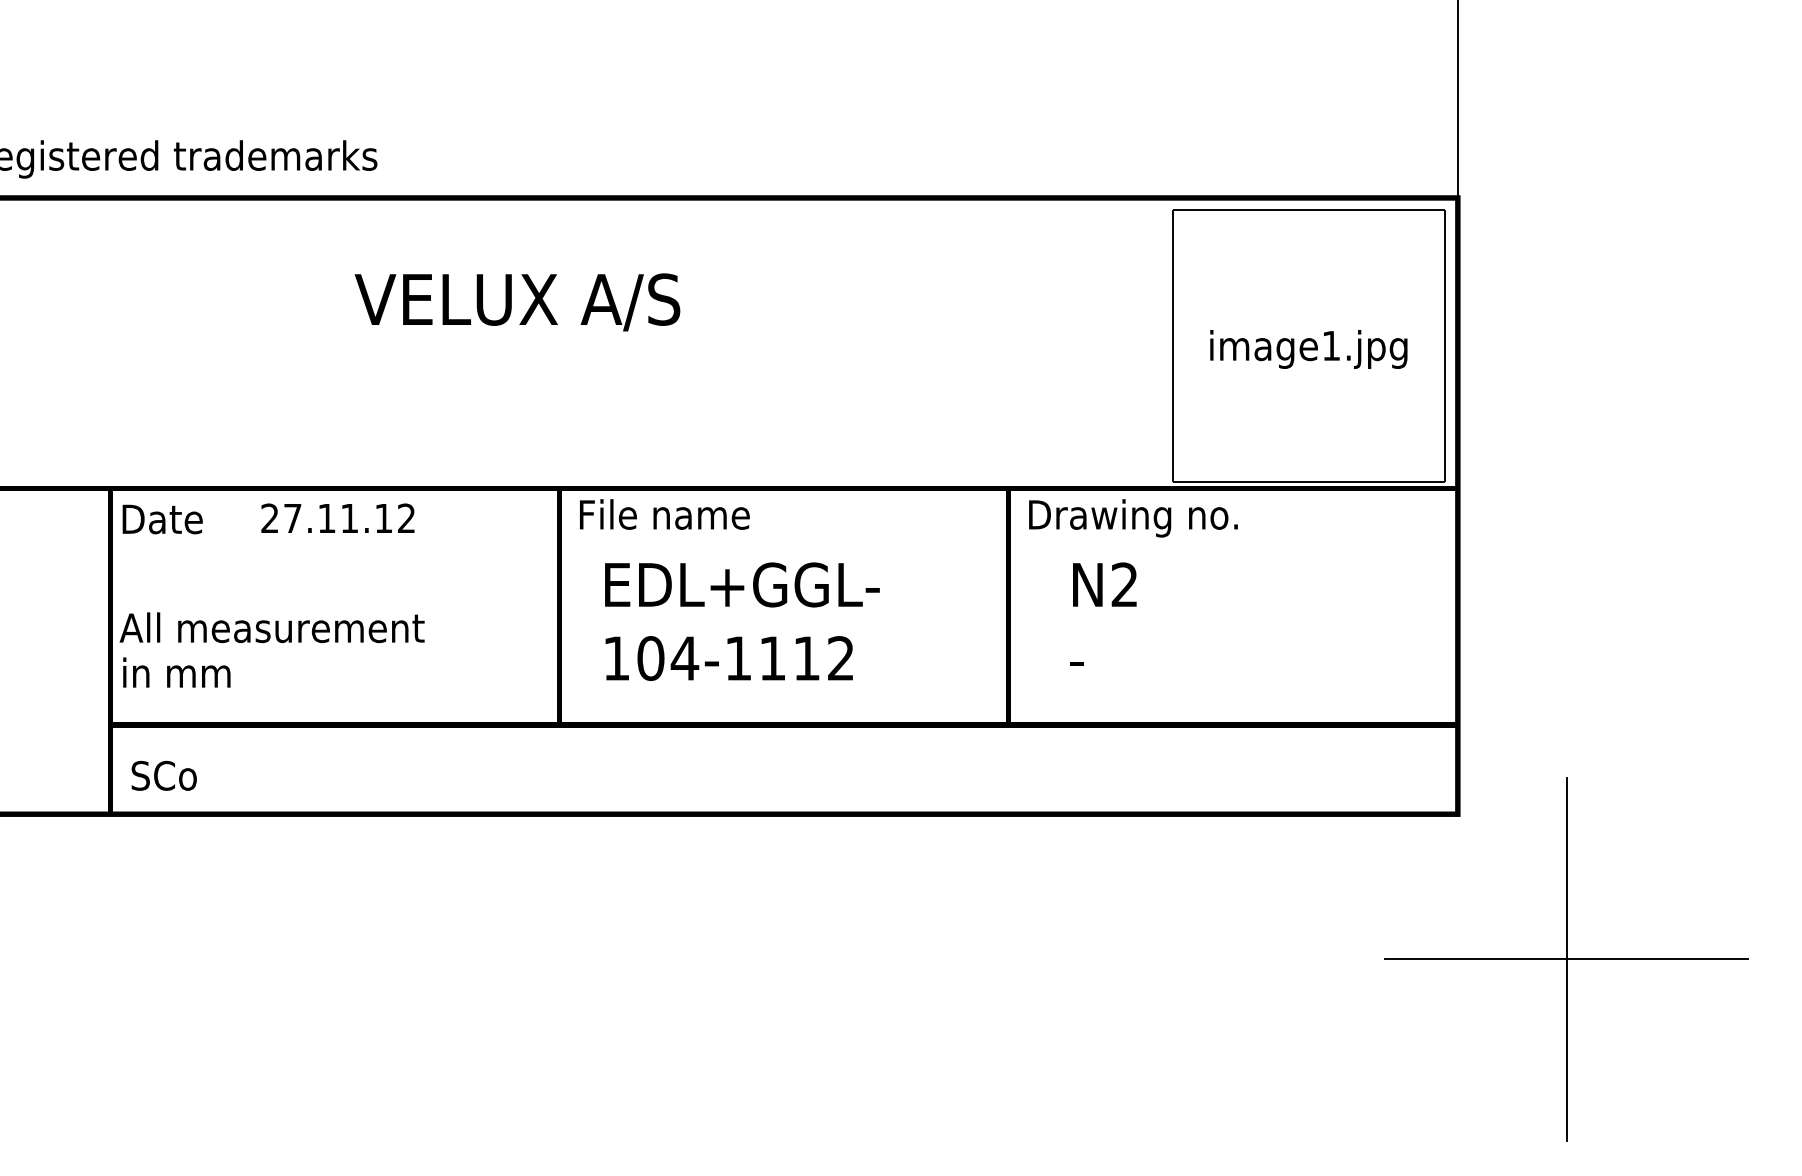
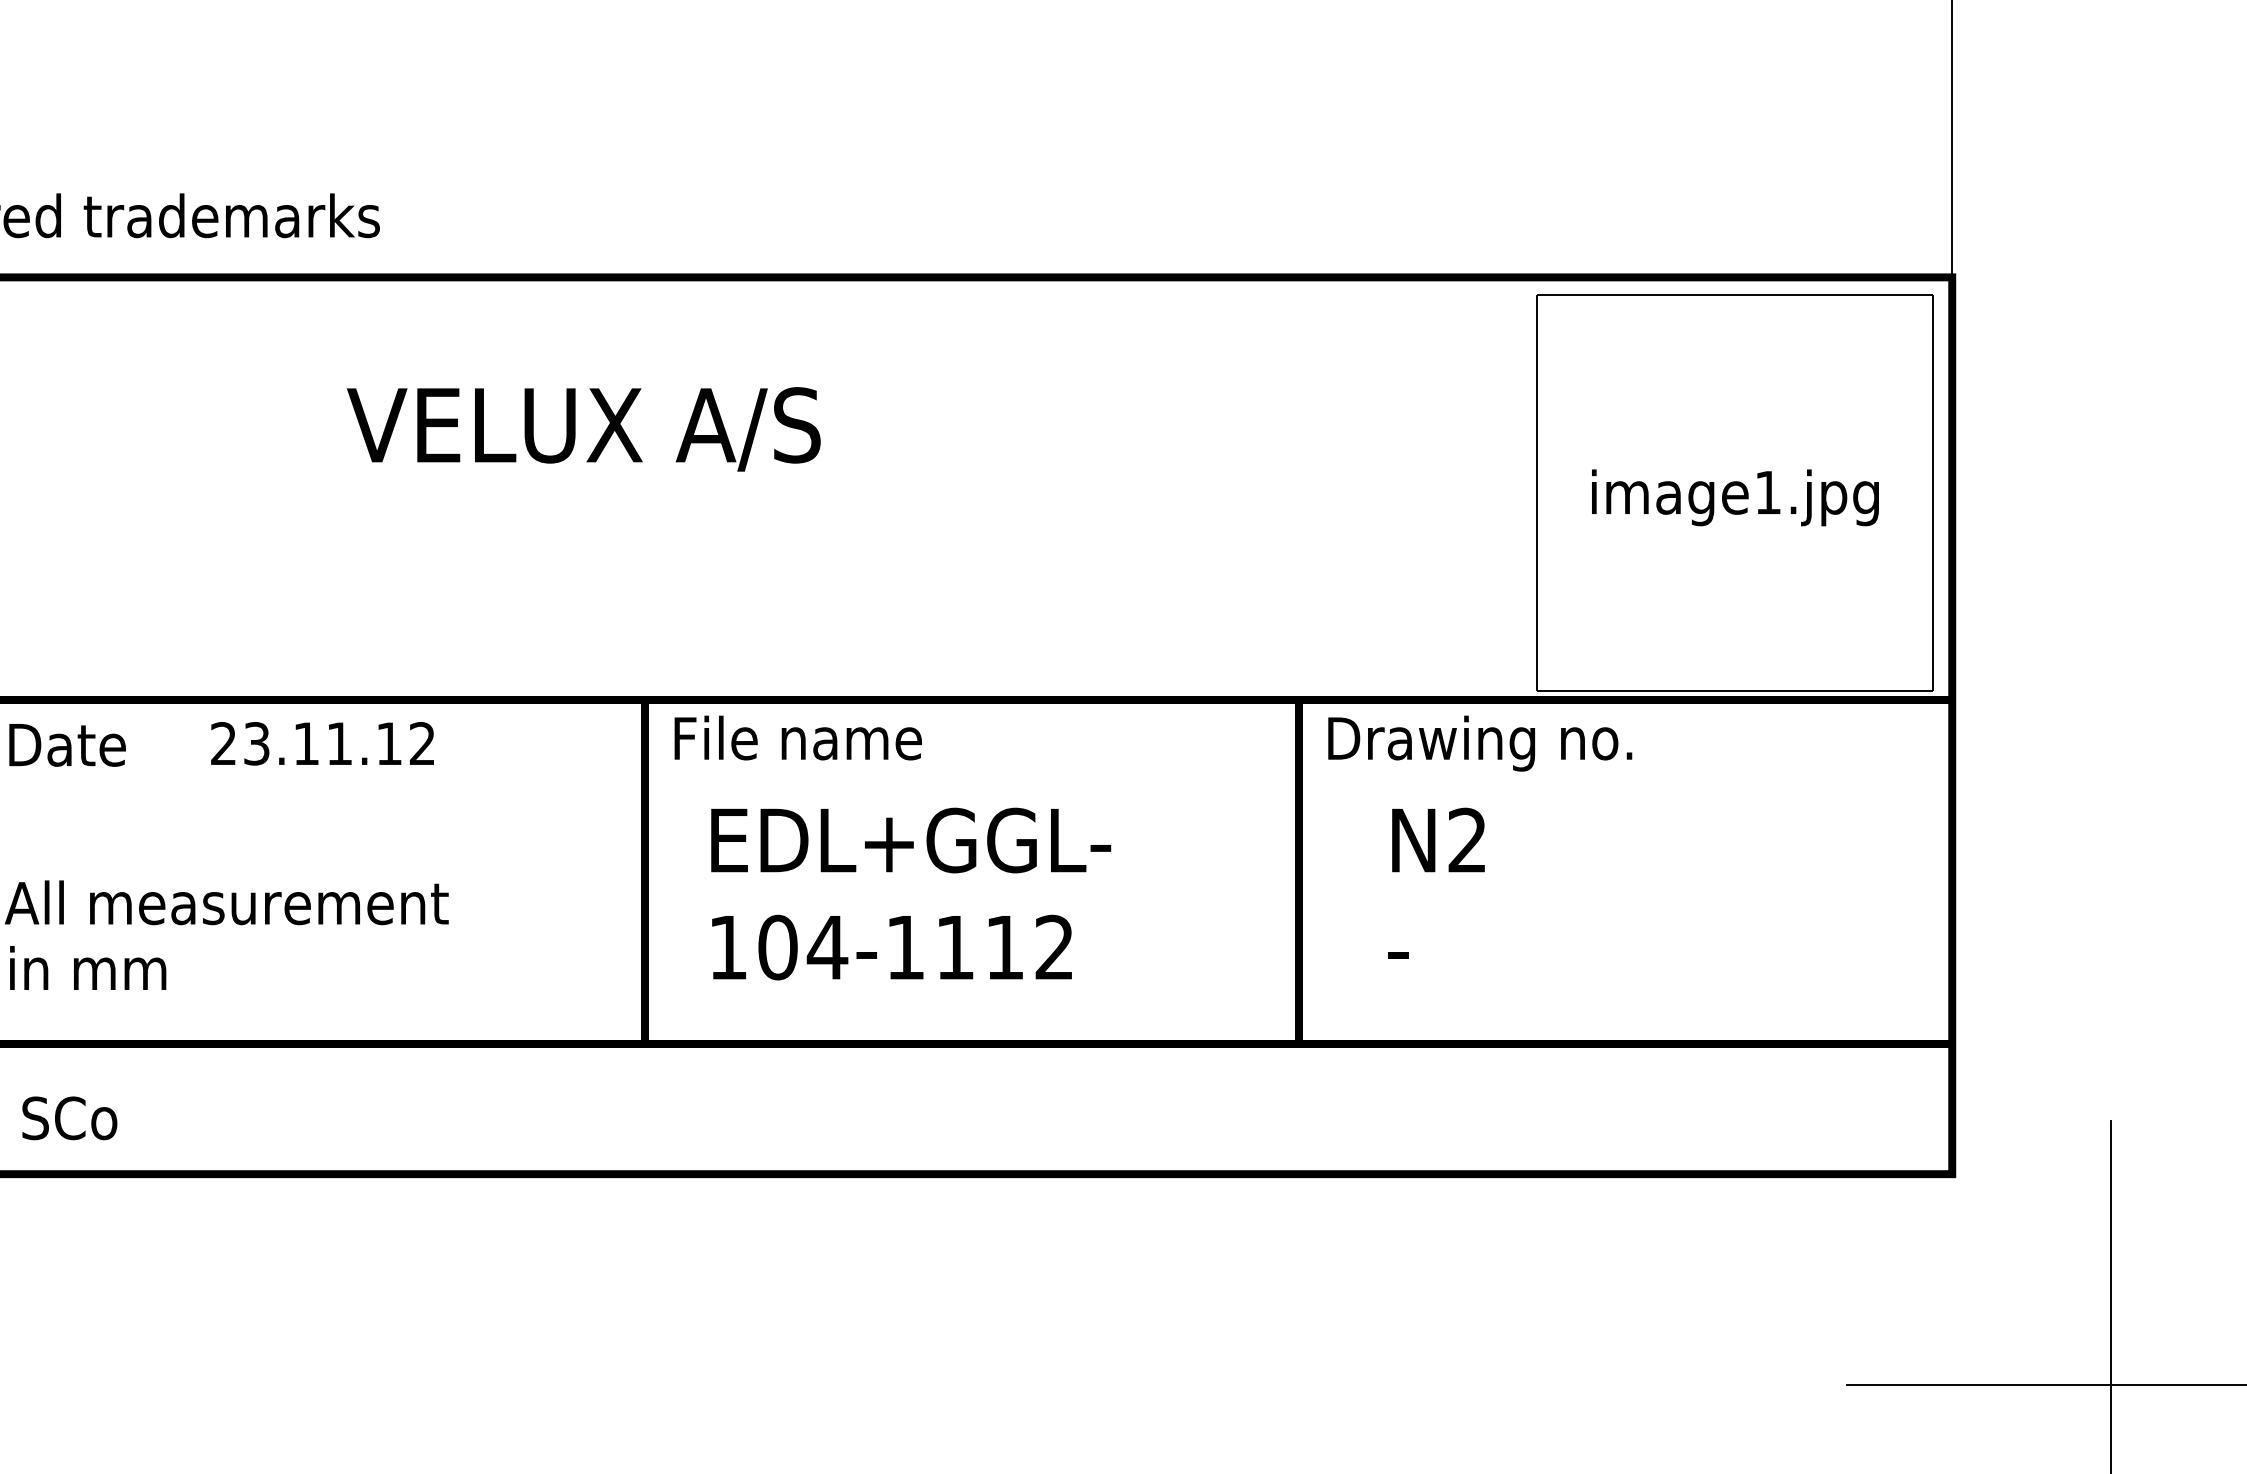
text: (292, 518) -> (256, 743), 27.11.12 -> 23.11.12

